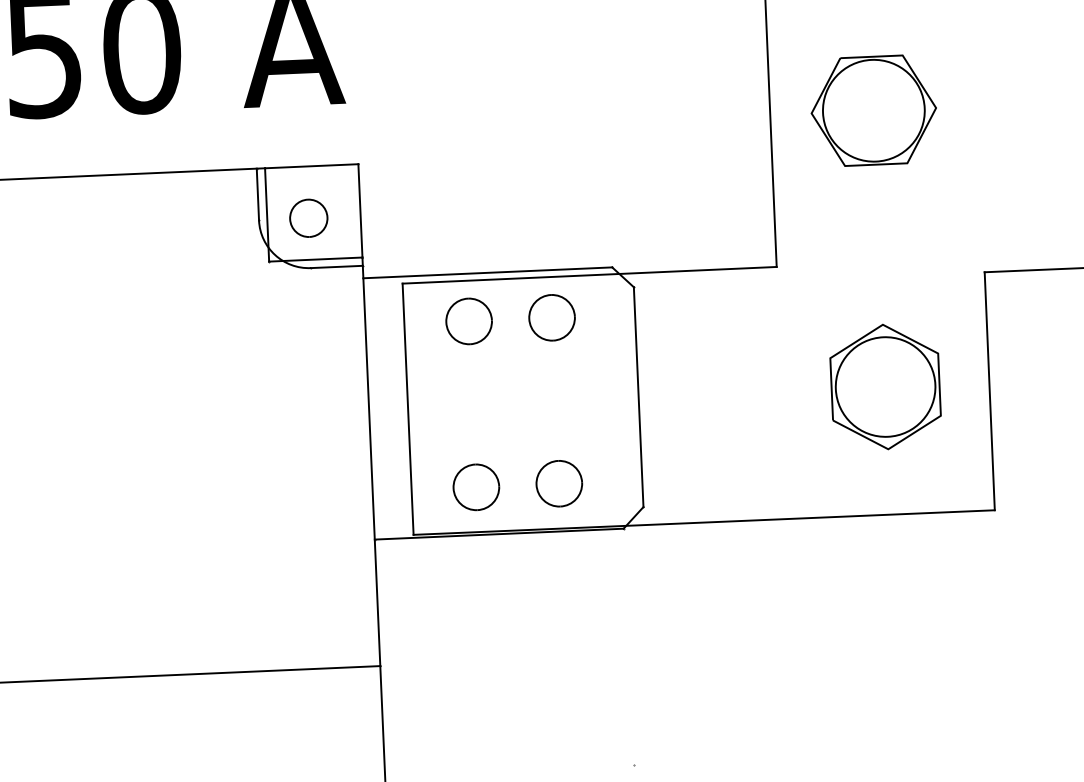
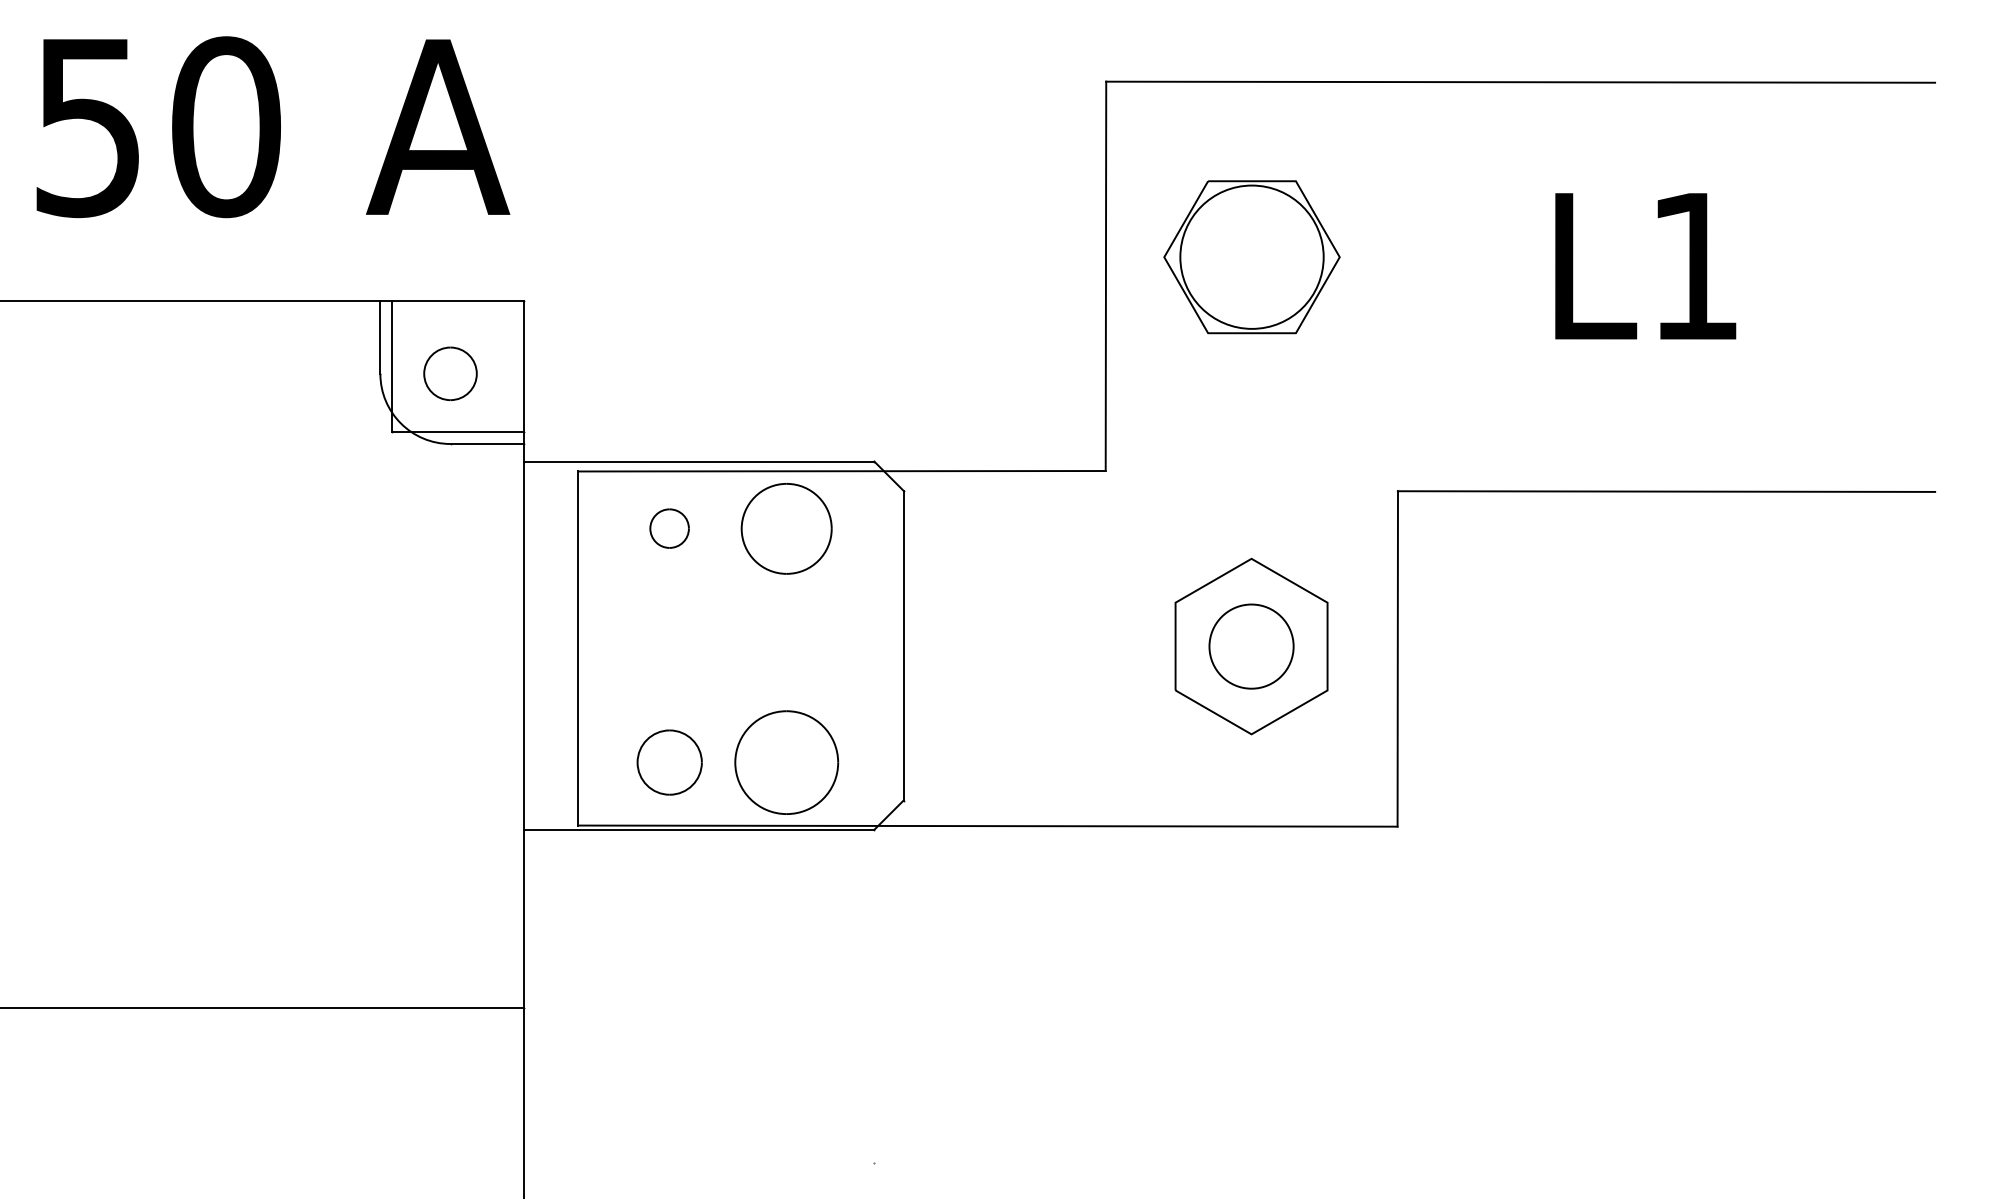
part: (551, 317) -> (786, 528), size x1.4
part: (468, 321) -> (669, 528), size x0.6
circle: (885, 386) -> (1251, 646), size x0.6
part: (559, 483) -> (786, 762), size x1.6

